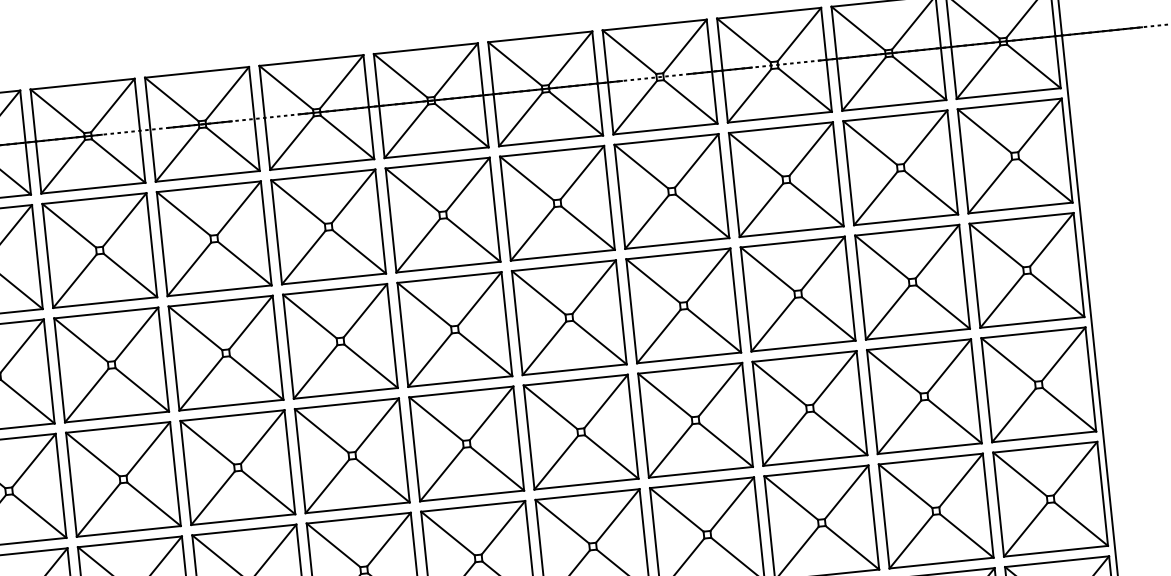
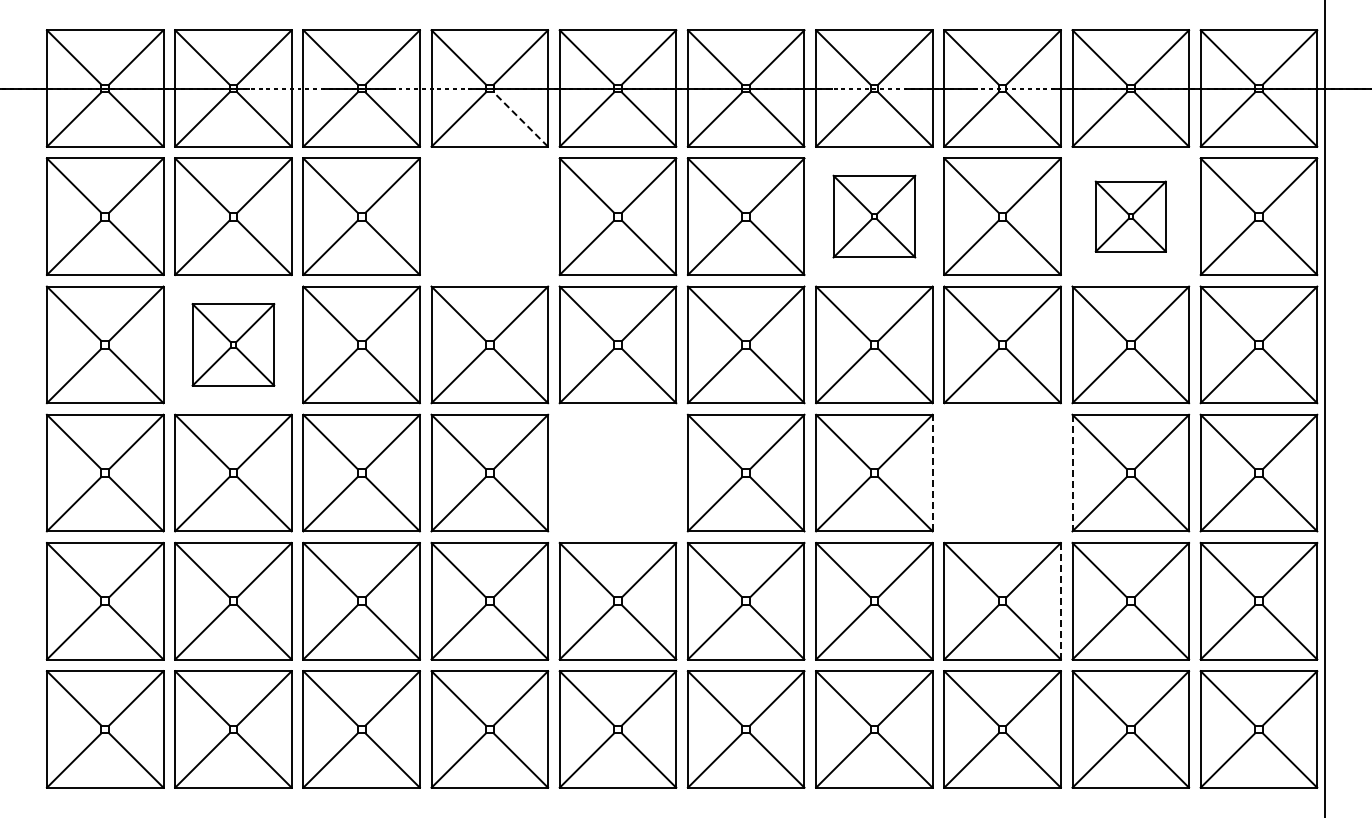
line: (347, 137) -> (520, 119), solid -> dashed
part: (900, 167) -> (1130, 216), size x0.6
part: (671, 191) -> (874, 216), size x0.7
part: (328, 226) -> (489, 216), removed
part: (111, 364) -> (233, 344), size x0.7
line: (872, 402) -> (1072, 473), solid -> dashed
part: (809, 407) -> (1002, 472), removed
line: (747, 414) -> (932, 472), solid -> dashed
part: (466, 443) -> (617, 472), removed
line: (873, 516) -> (1060, 600), solid -> dashed

